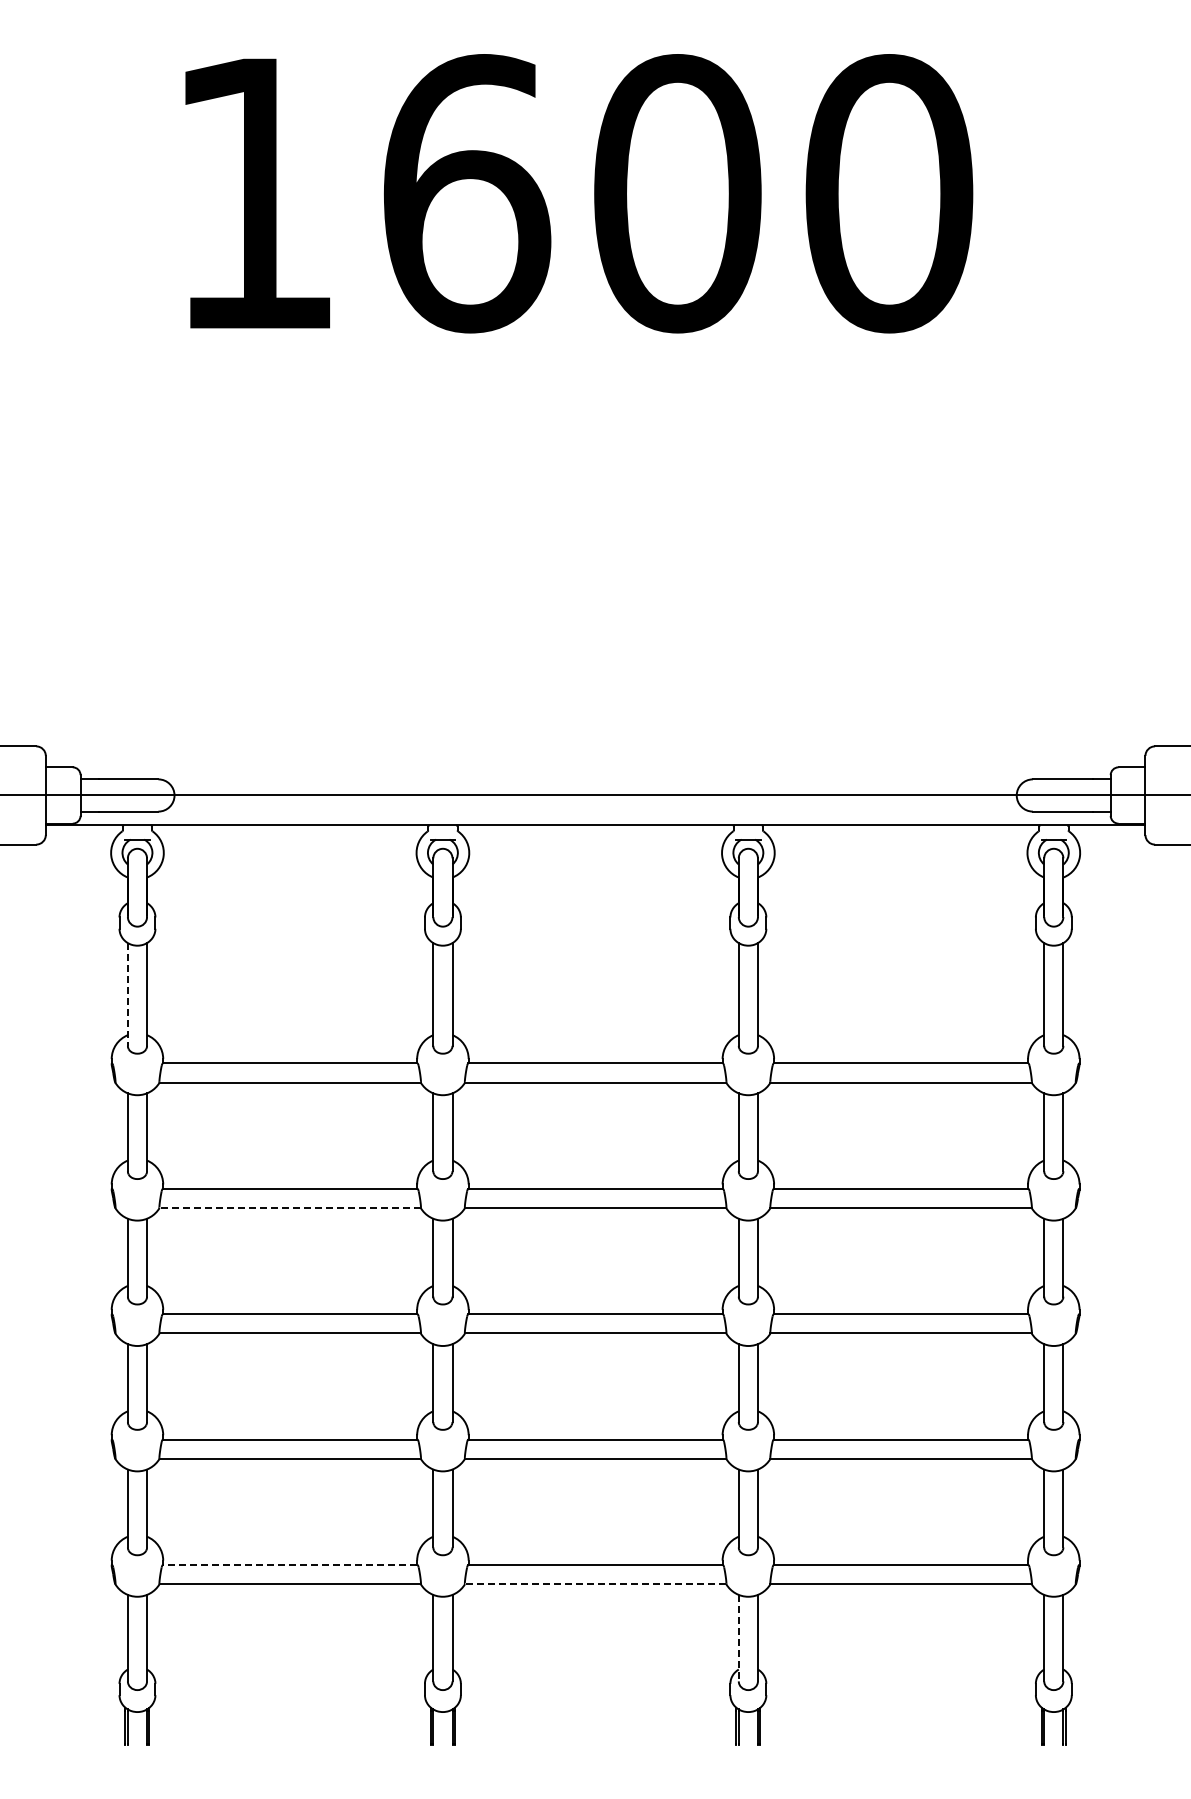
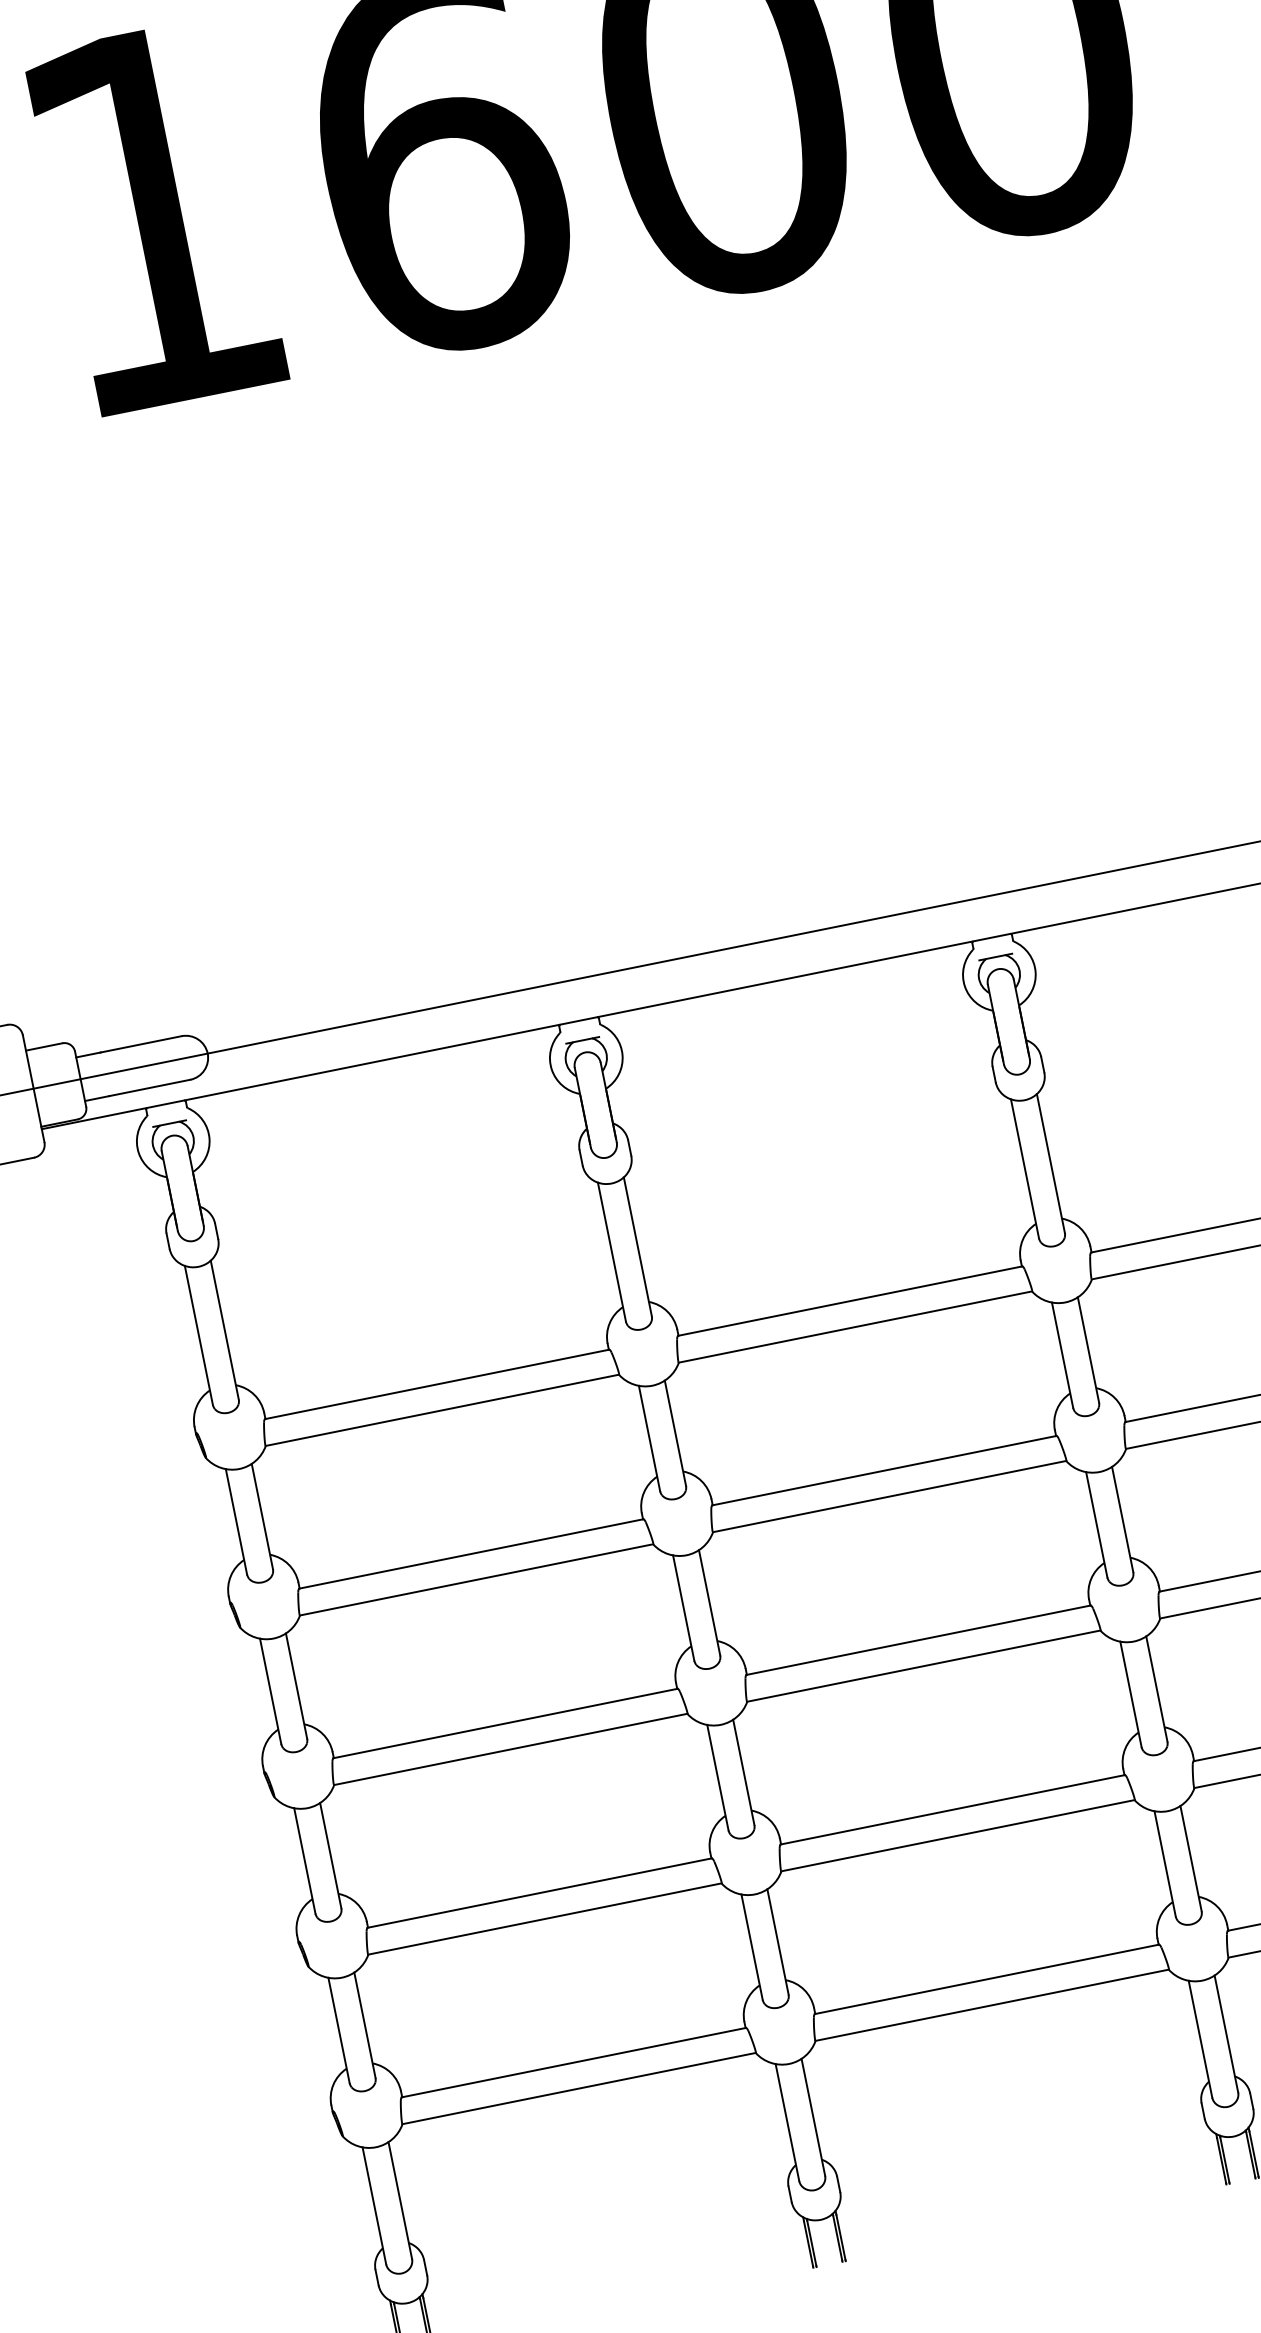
line: (127, 994) -> (198, 1335), dashed -> solid
line: (290, 1207) -> (476, 1579), dashed -> solid
line: (289, 1564) -> (572, 2062), dashed -> solid
line: (595, 1584) -> (992, 2005), dashed -> solid
line: (738, 1638) -> (1200, 2039), dashed -> solid

